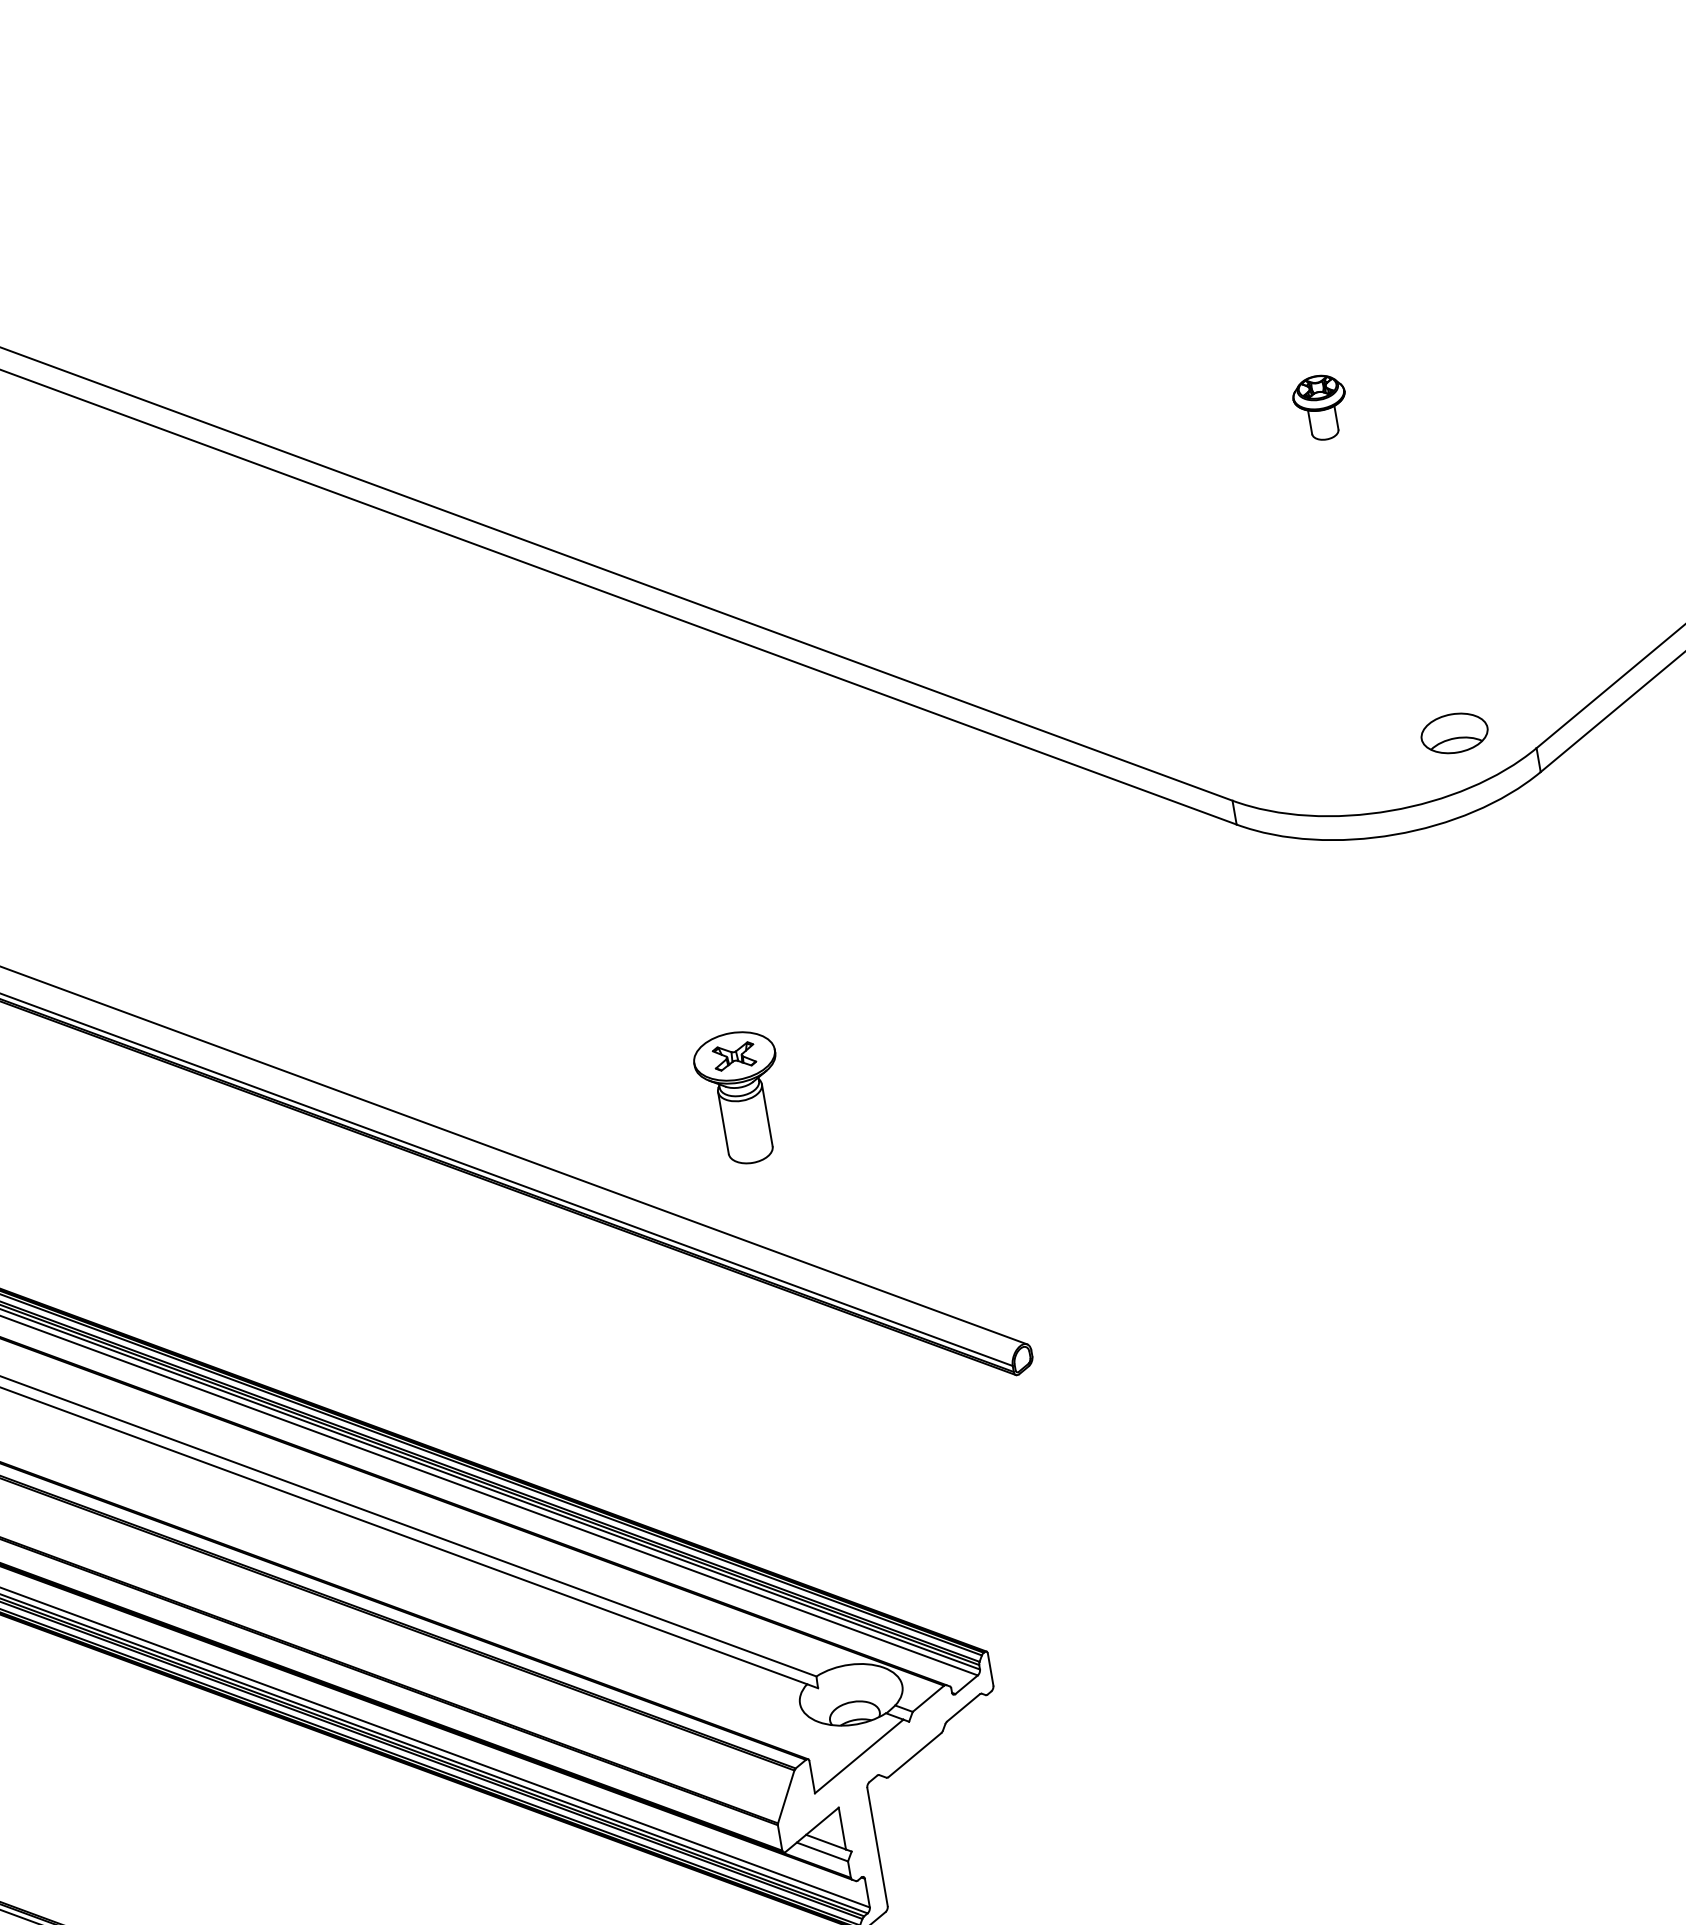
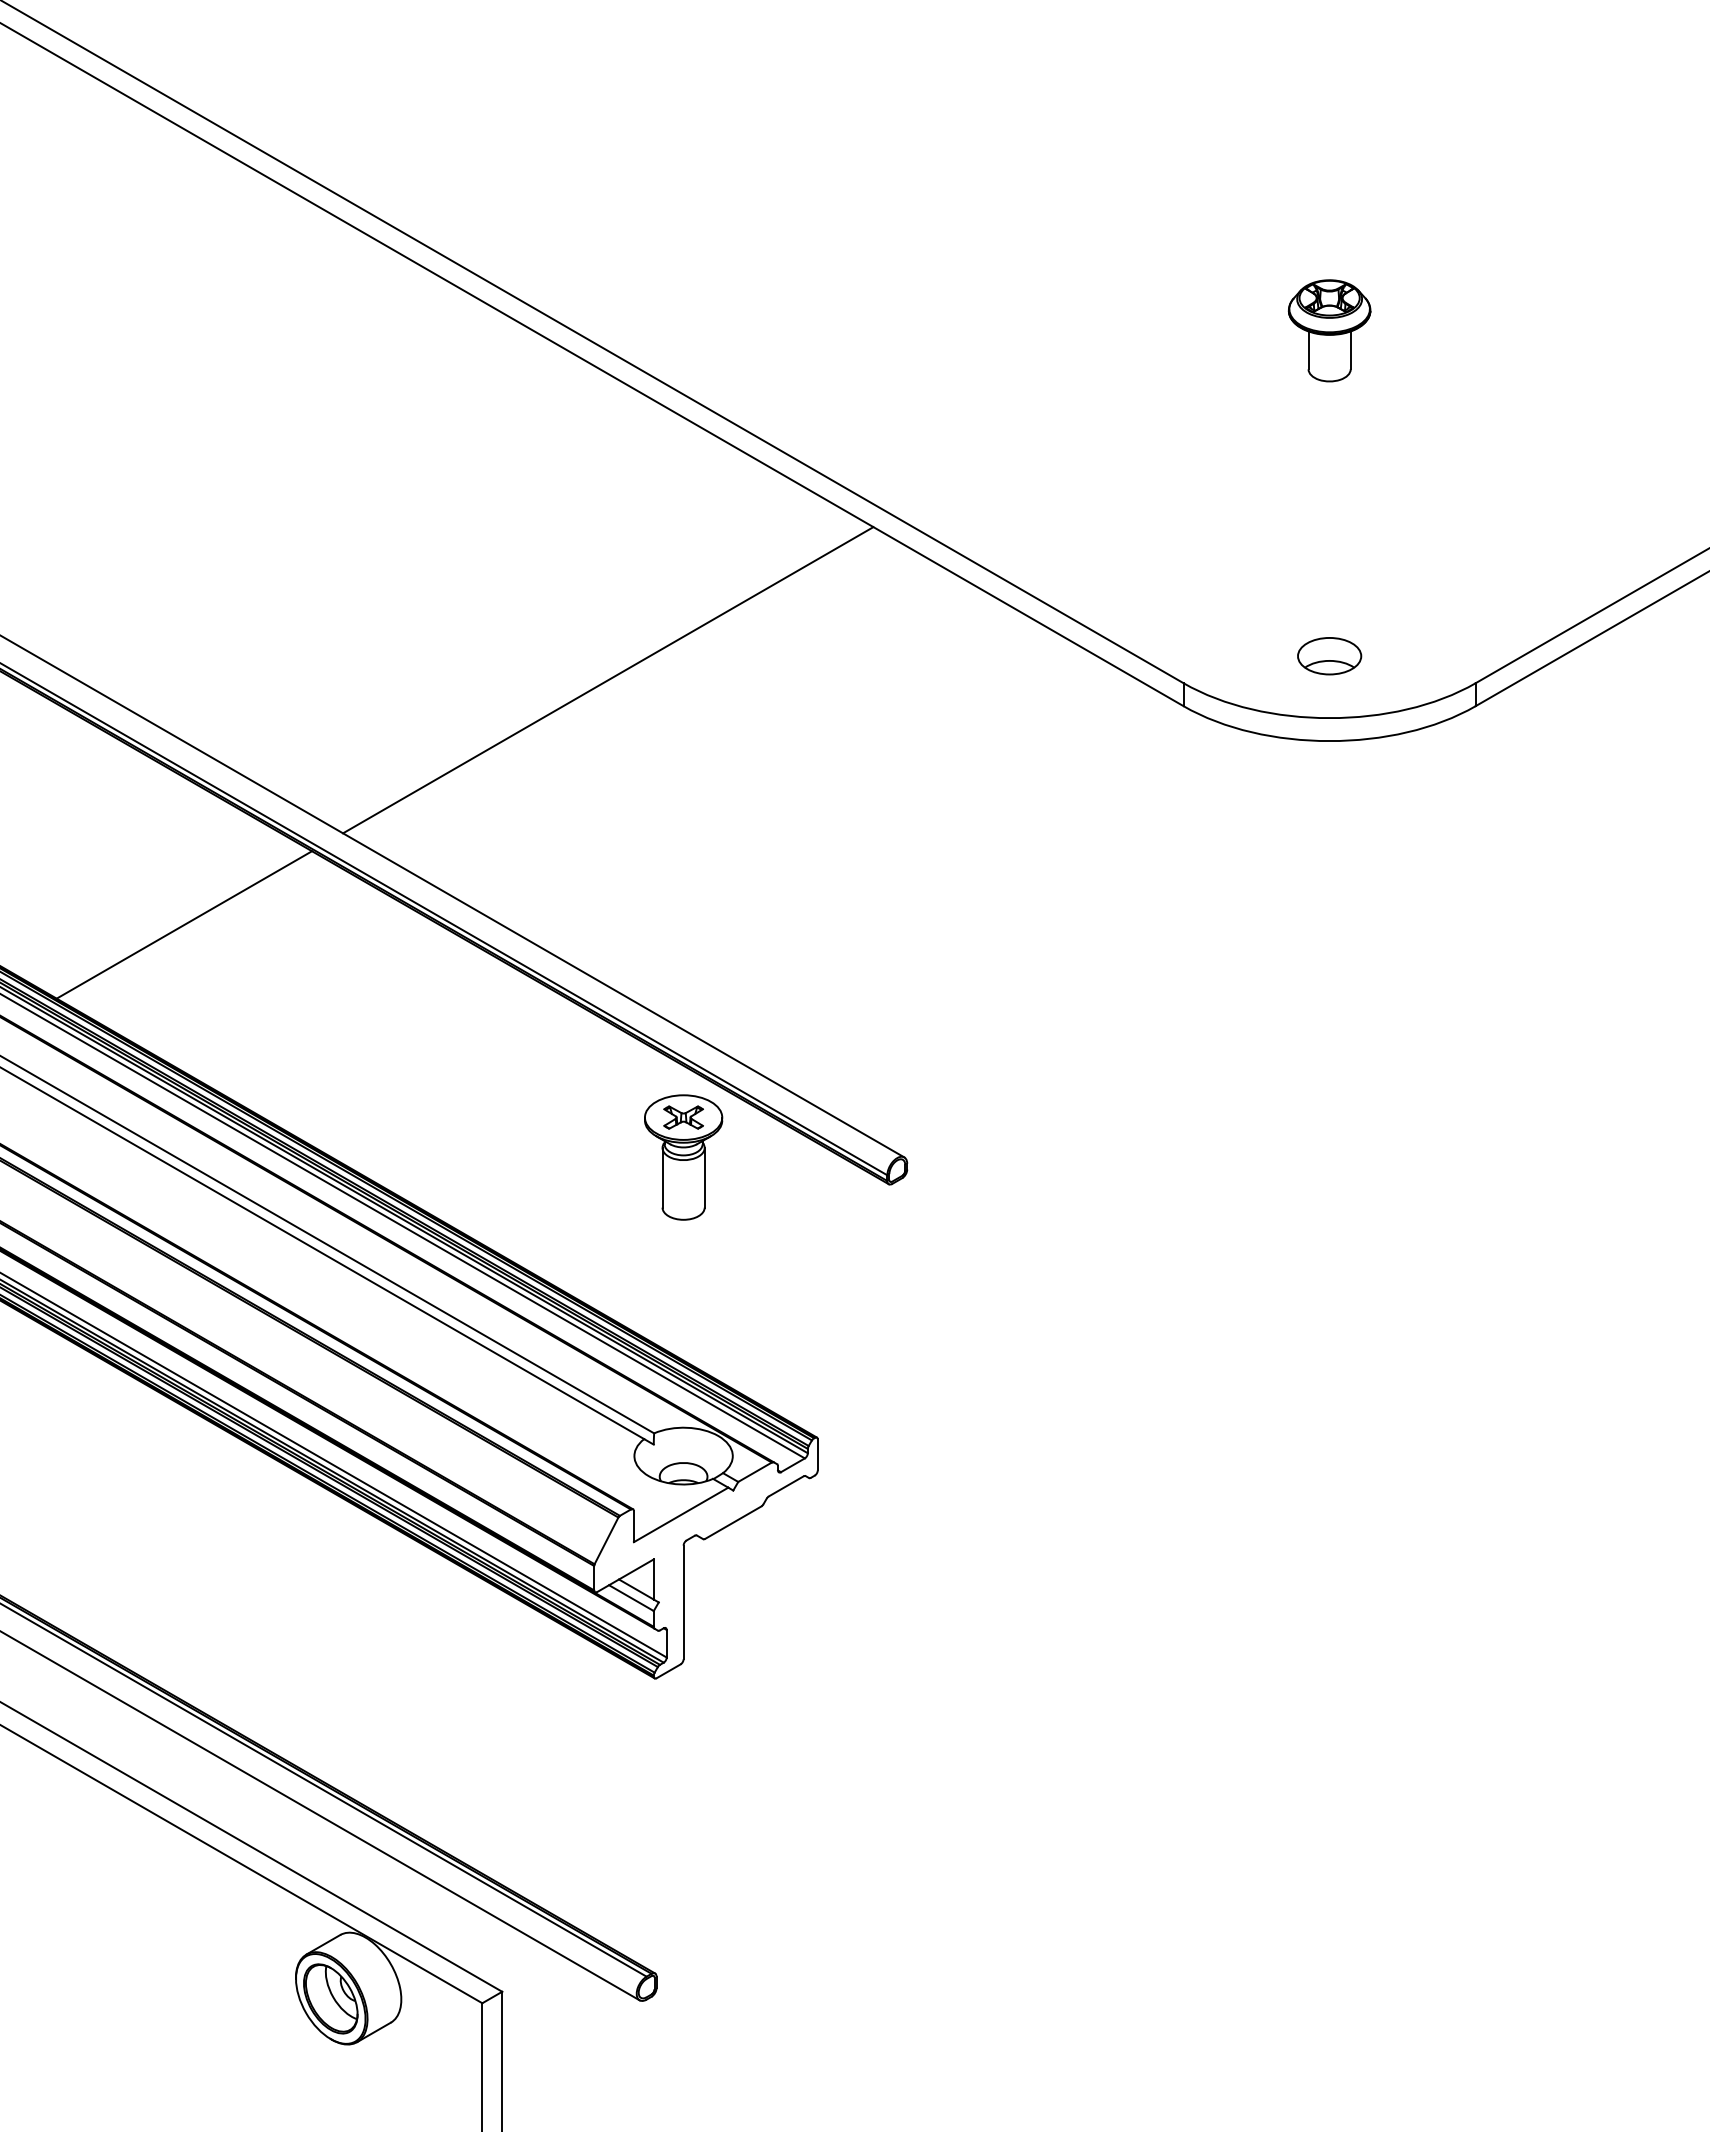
part: (1321, 407) -> (1329, 330), size x1.67
part: (1454, 733) -> (1329, 656), moved
line: (633, 901) -> (608, 680), added
part: (741, 1098) -> (683, 1157), moved
line: (236, 1231) -> (184, 924), added

